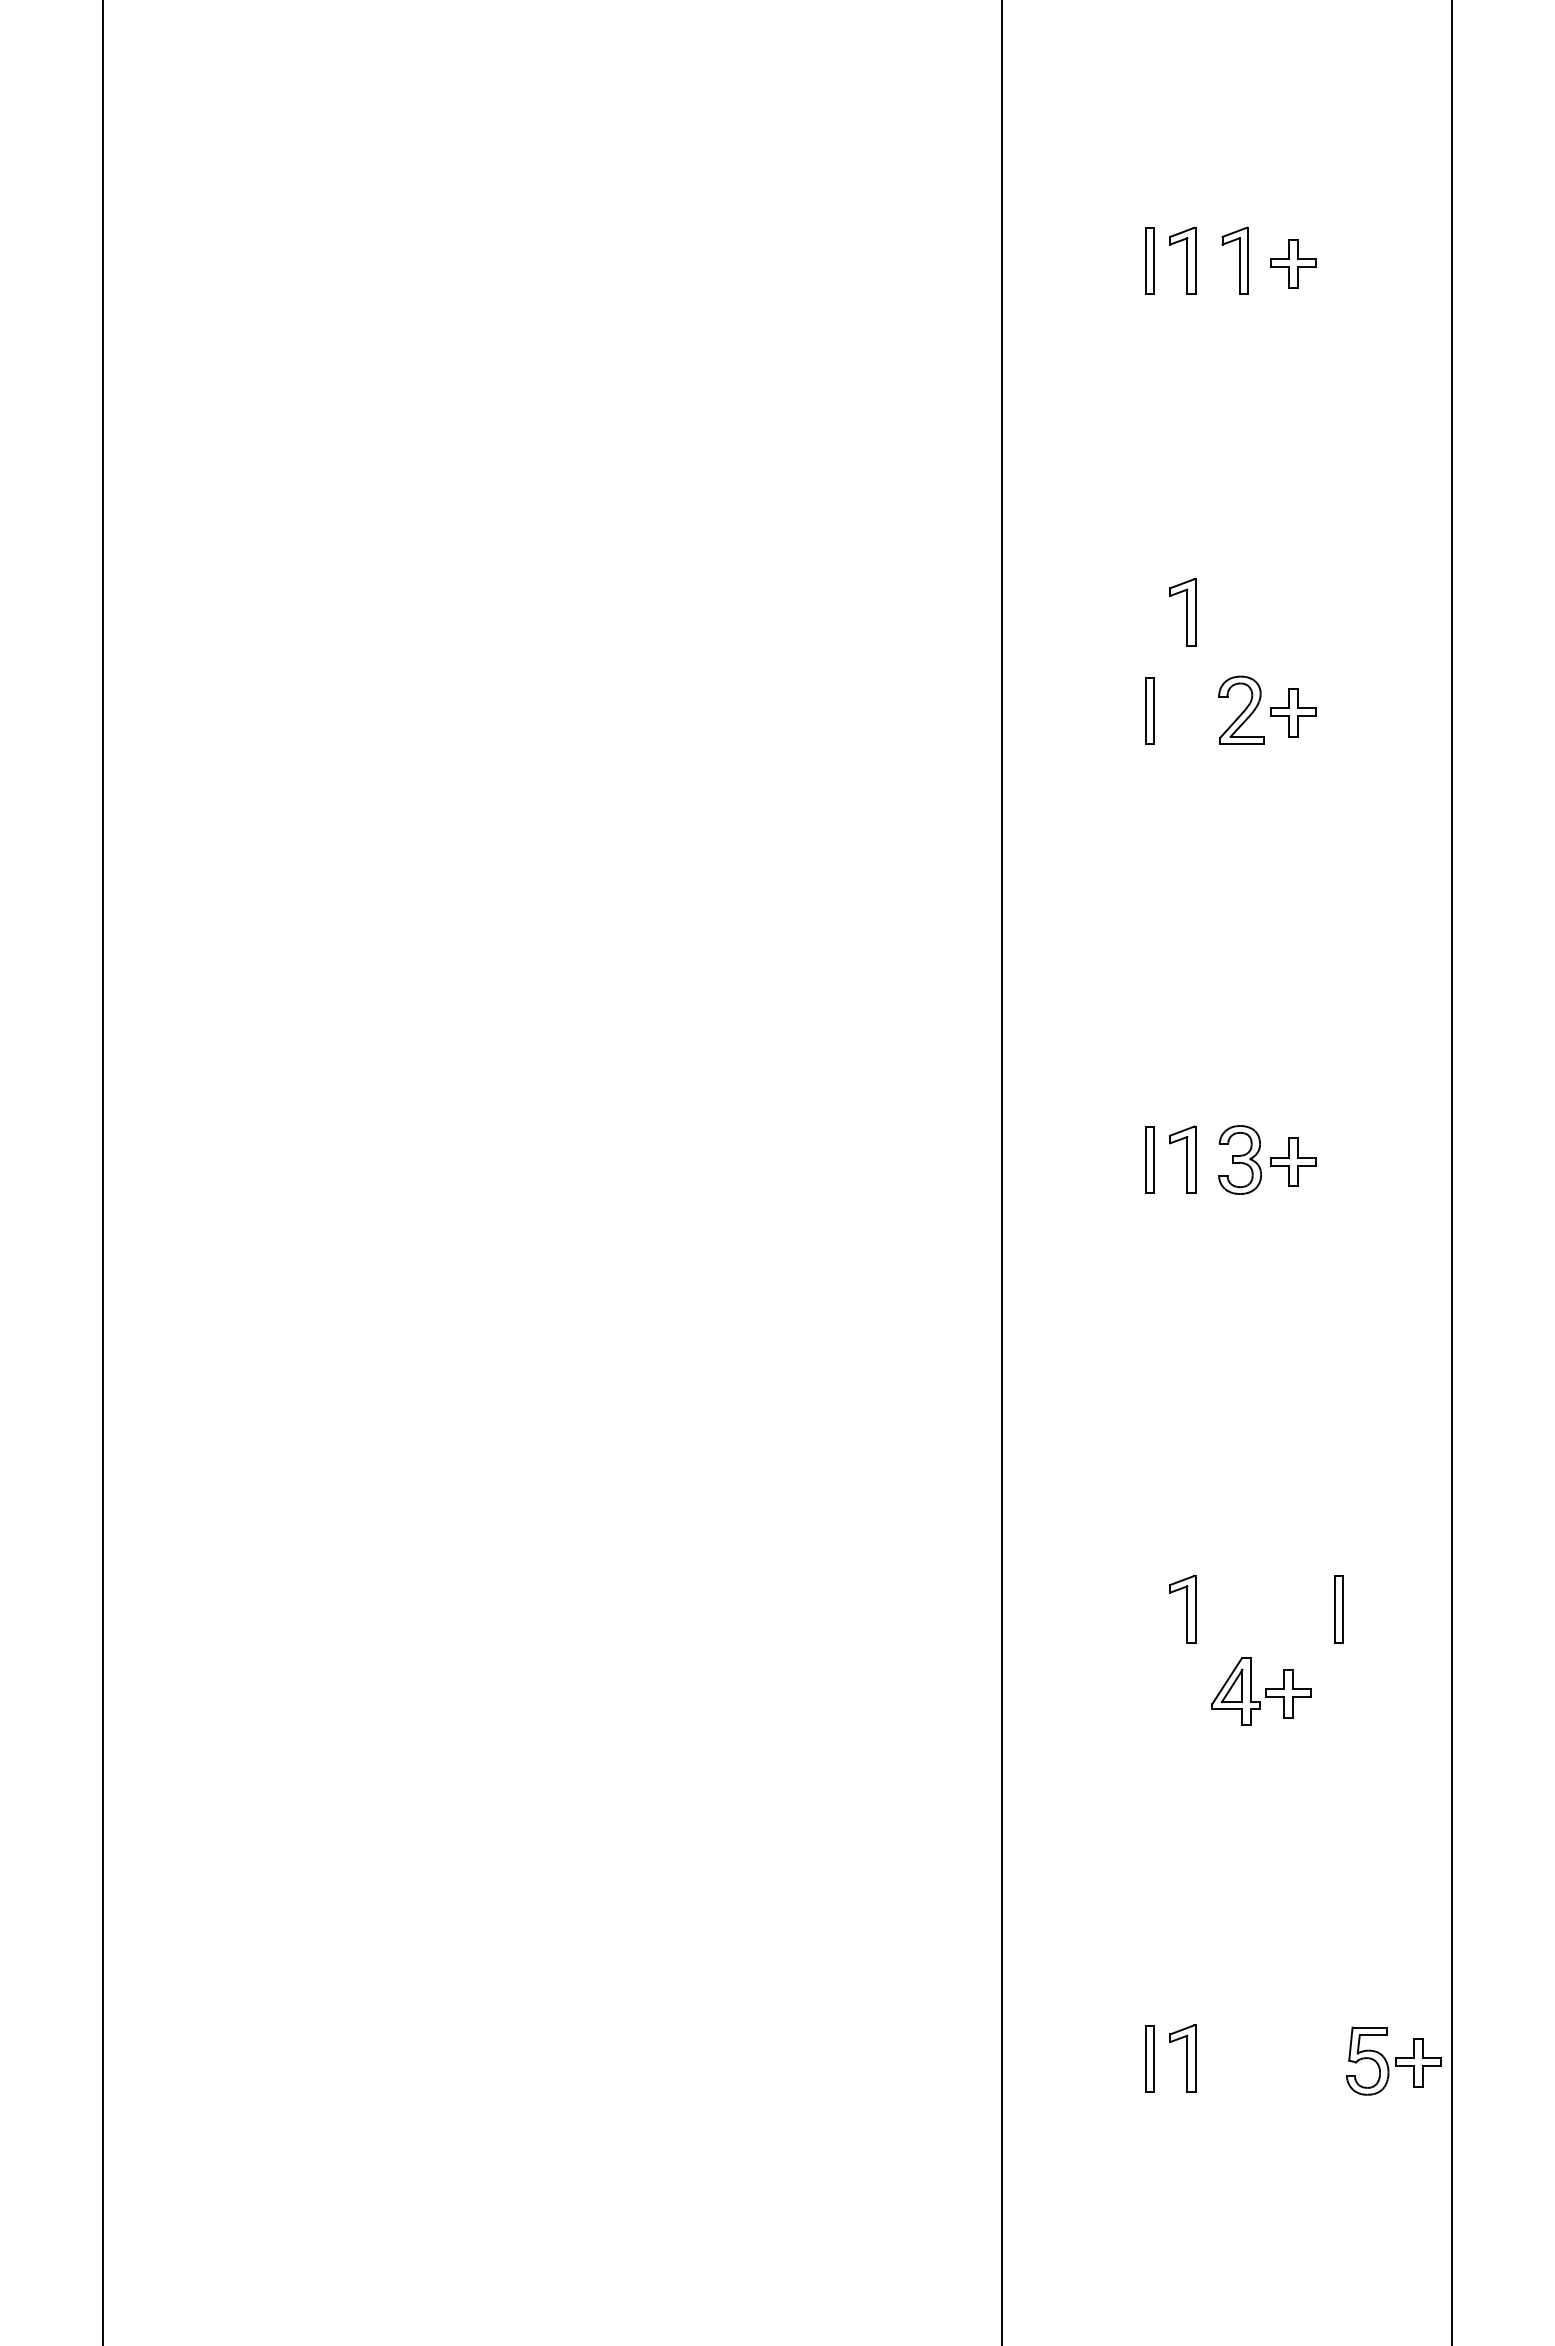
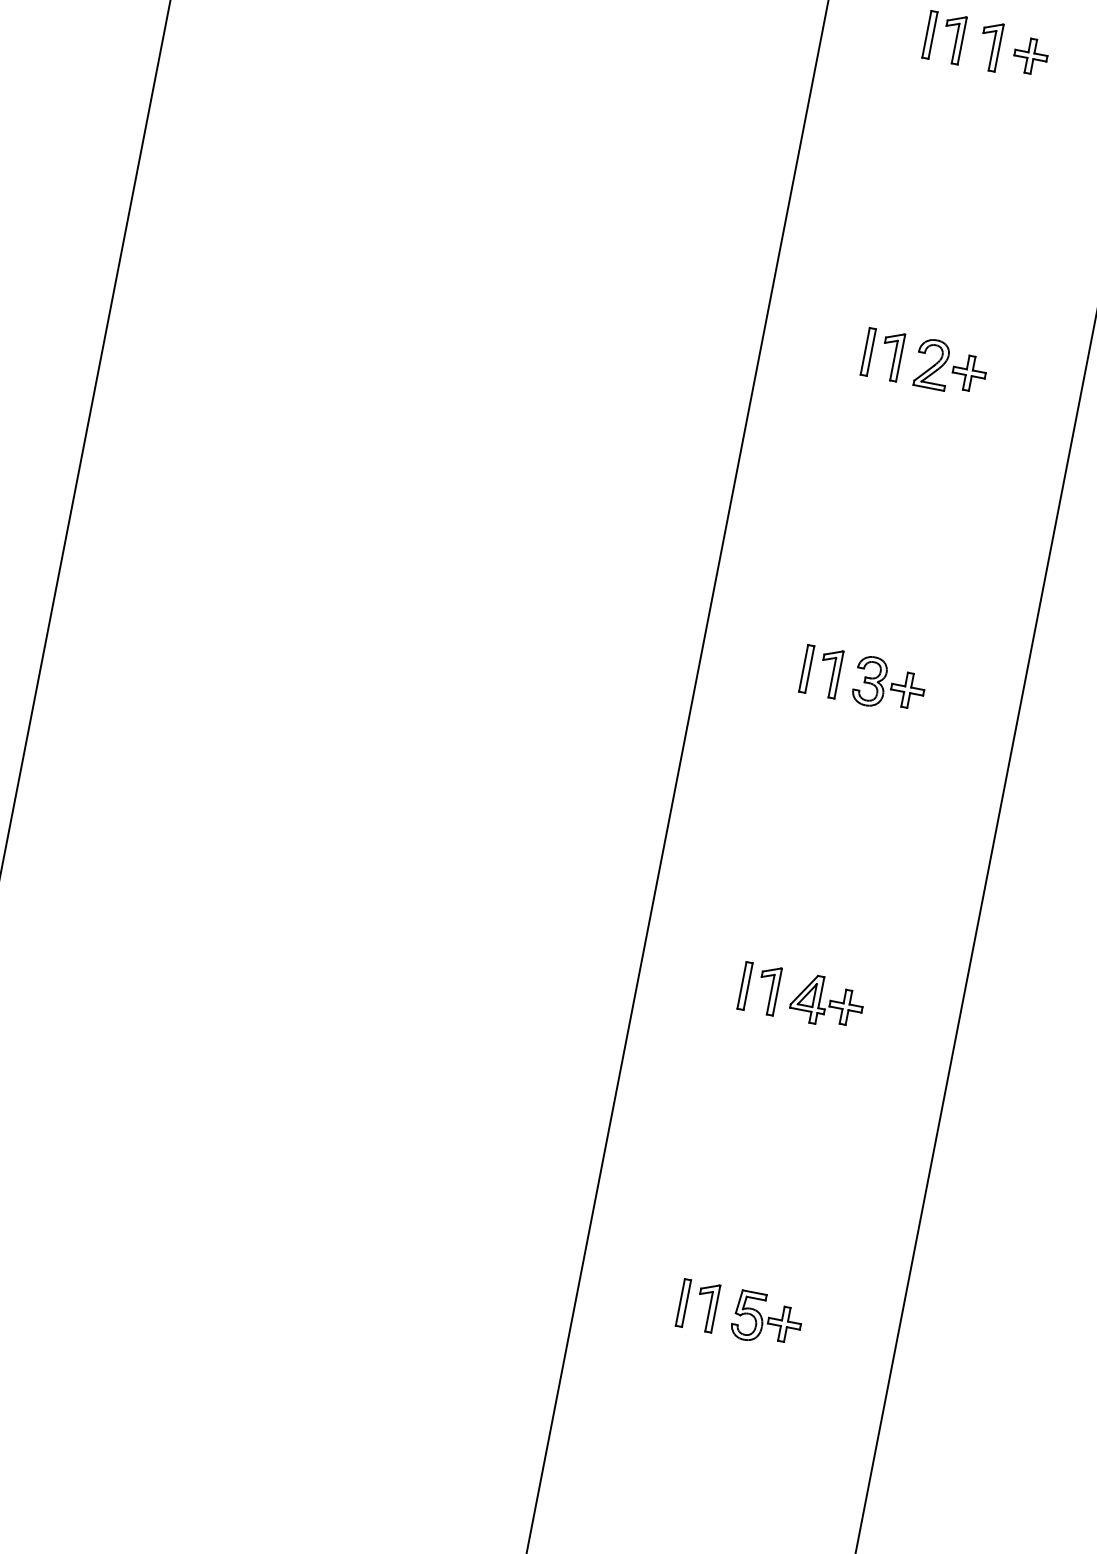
part: (1182, 612) -> (891, 356), moved
part: (1338, 1609) -> (744, 986), moved
part: (1261, 1691) -> (827, 1002), moved
part: (1393, 2060) -> (767, 1319), moved

